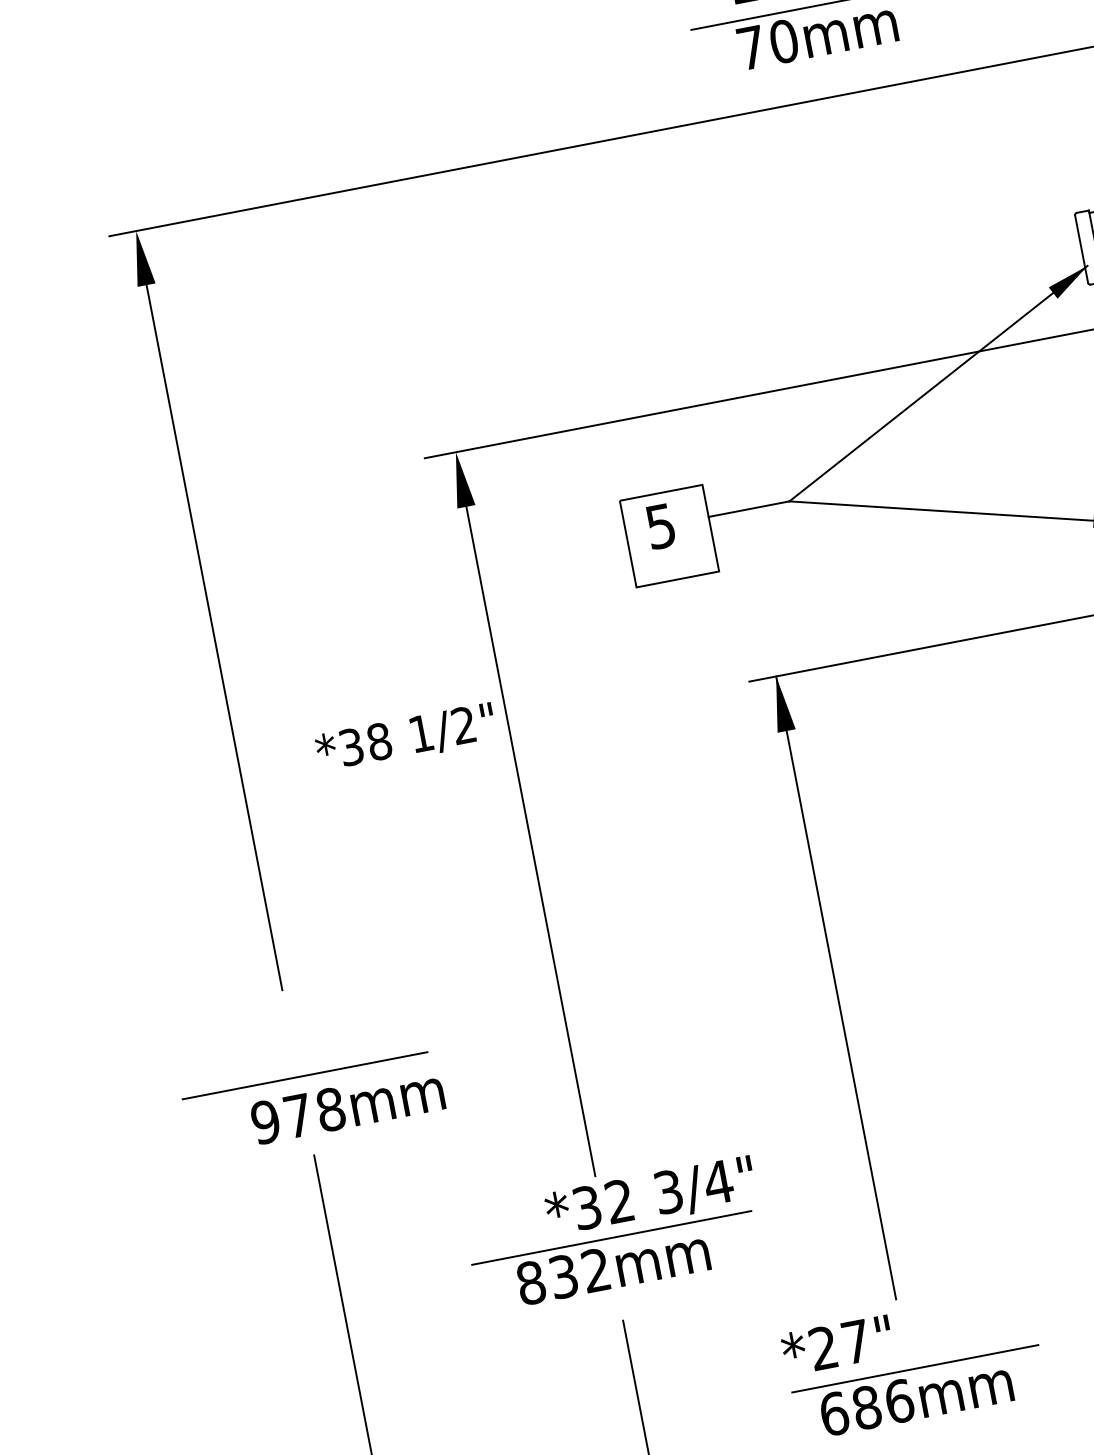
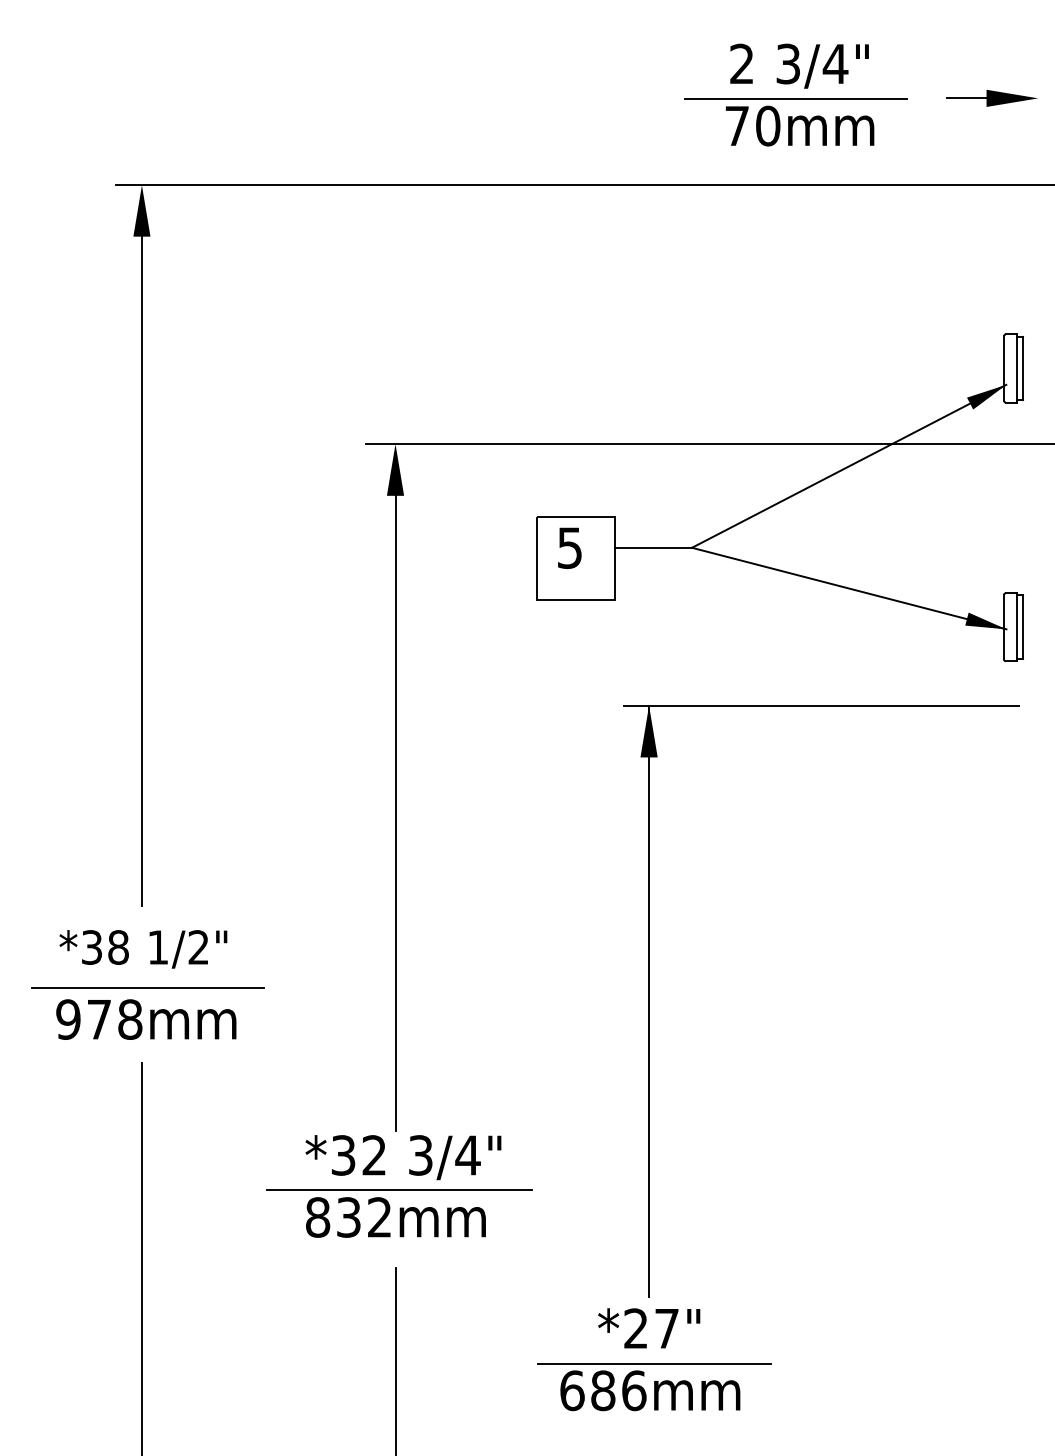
text: (406, 738) -> (143, 949), moved
text: (347, 1106) -> (146, 1019), moved
text: (650, 1197) -> (403, 1157), moved
text: (837, 1345) -> (649, 1328), moved

